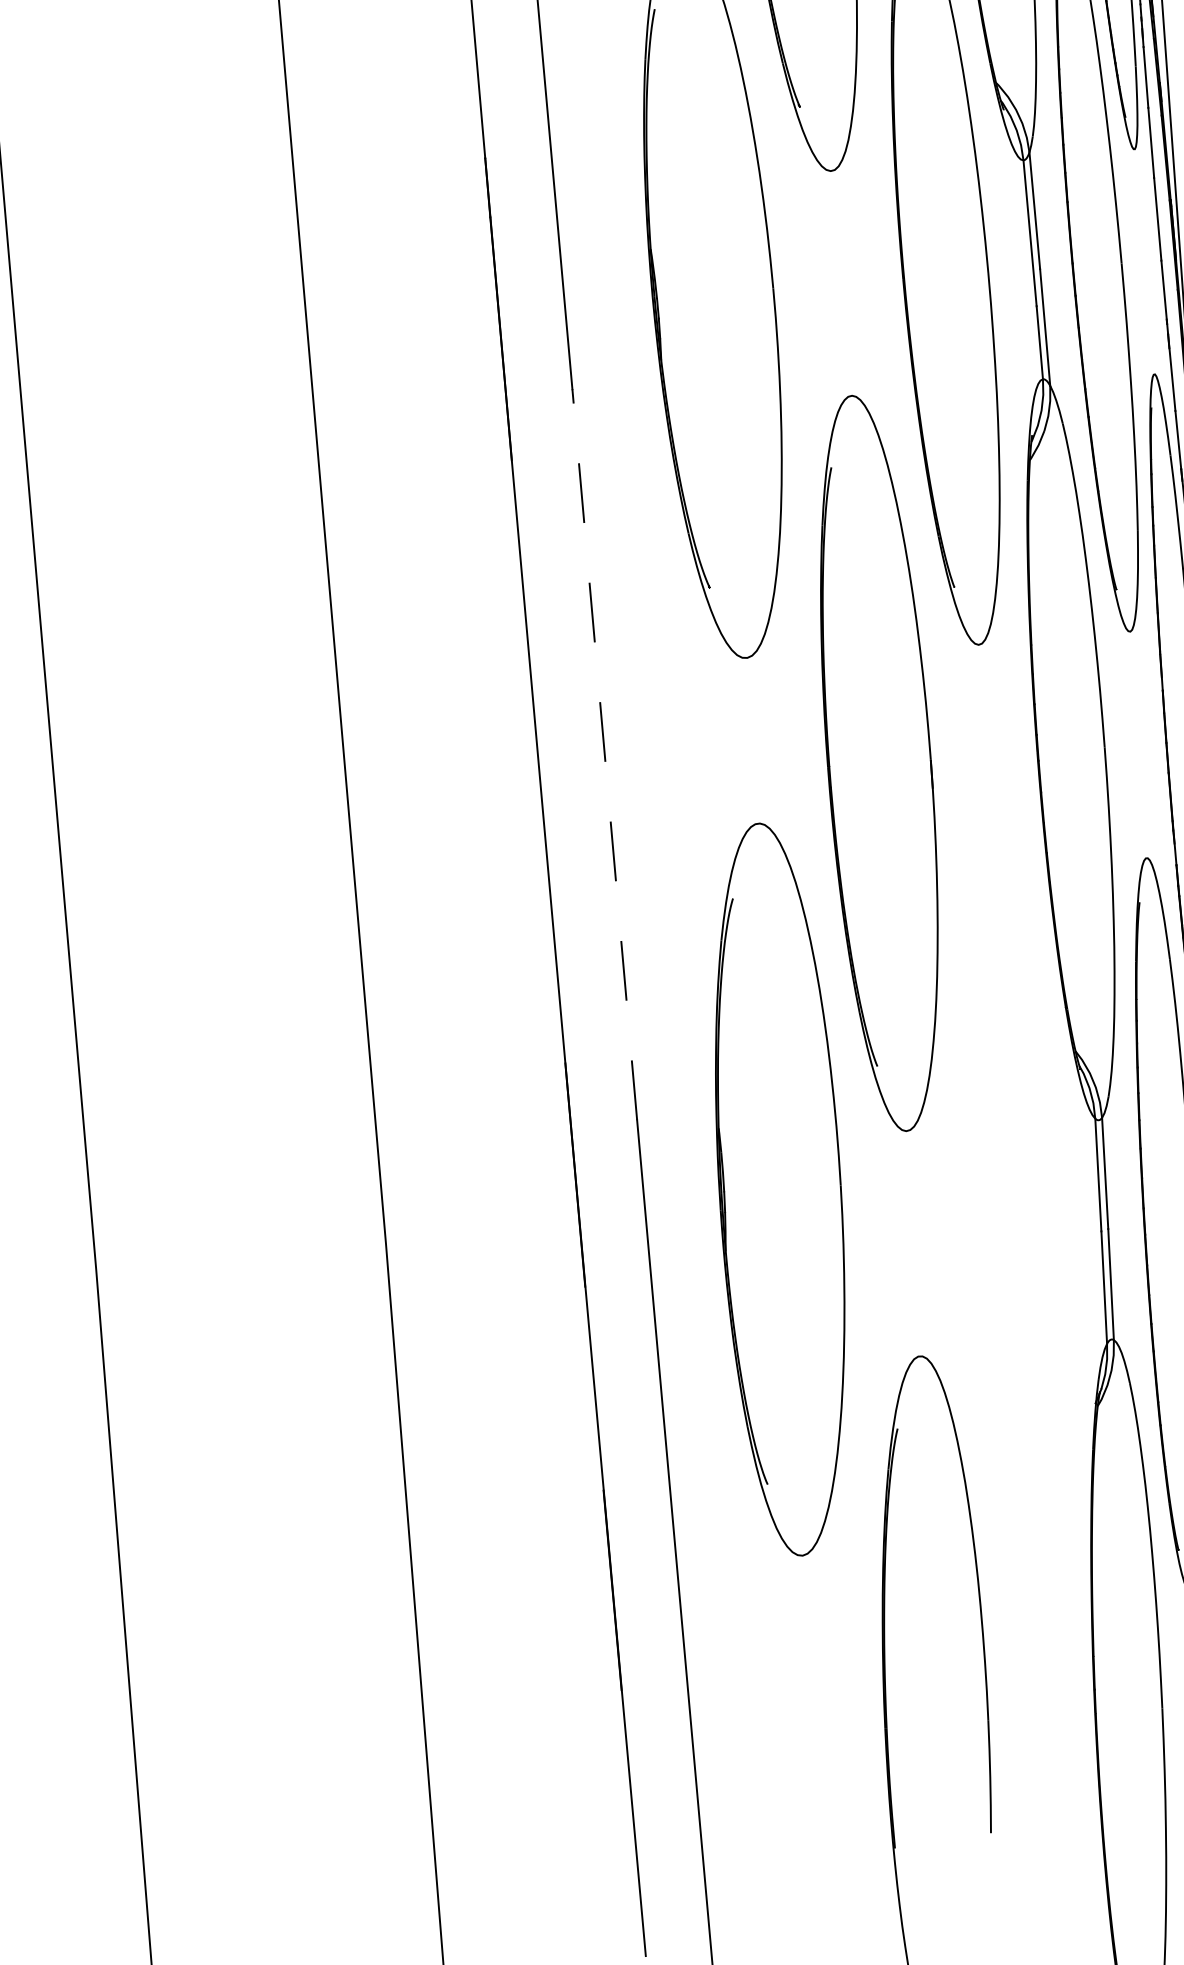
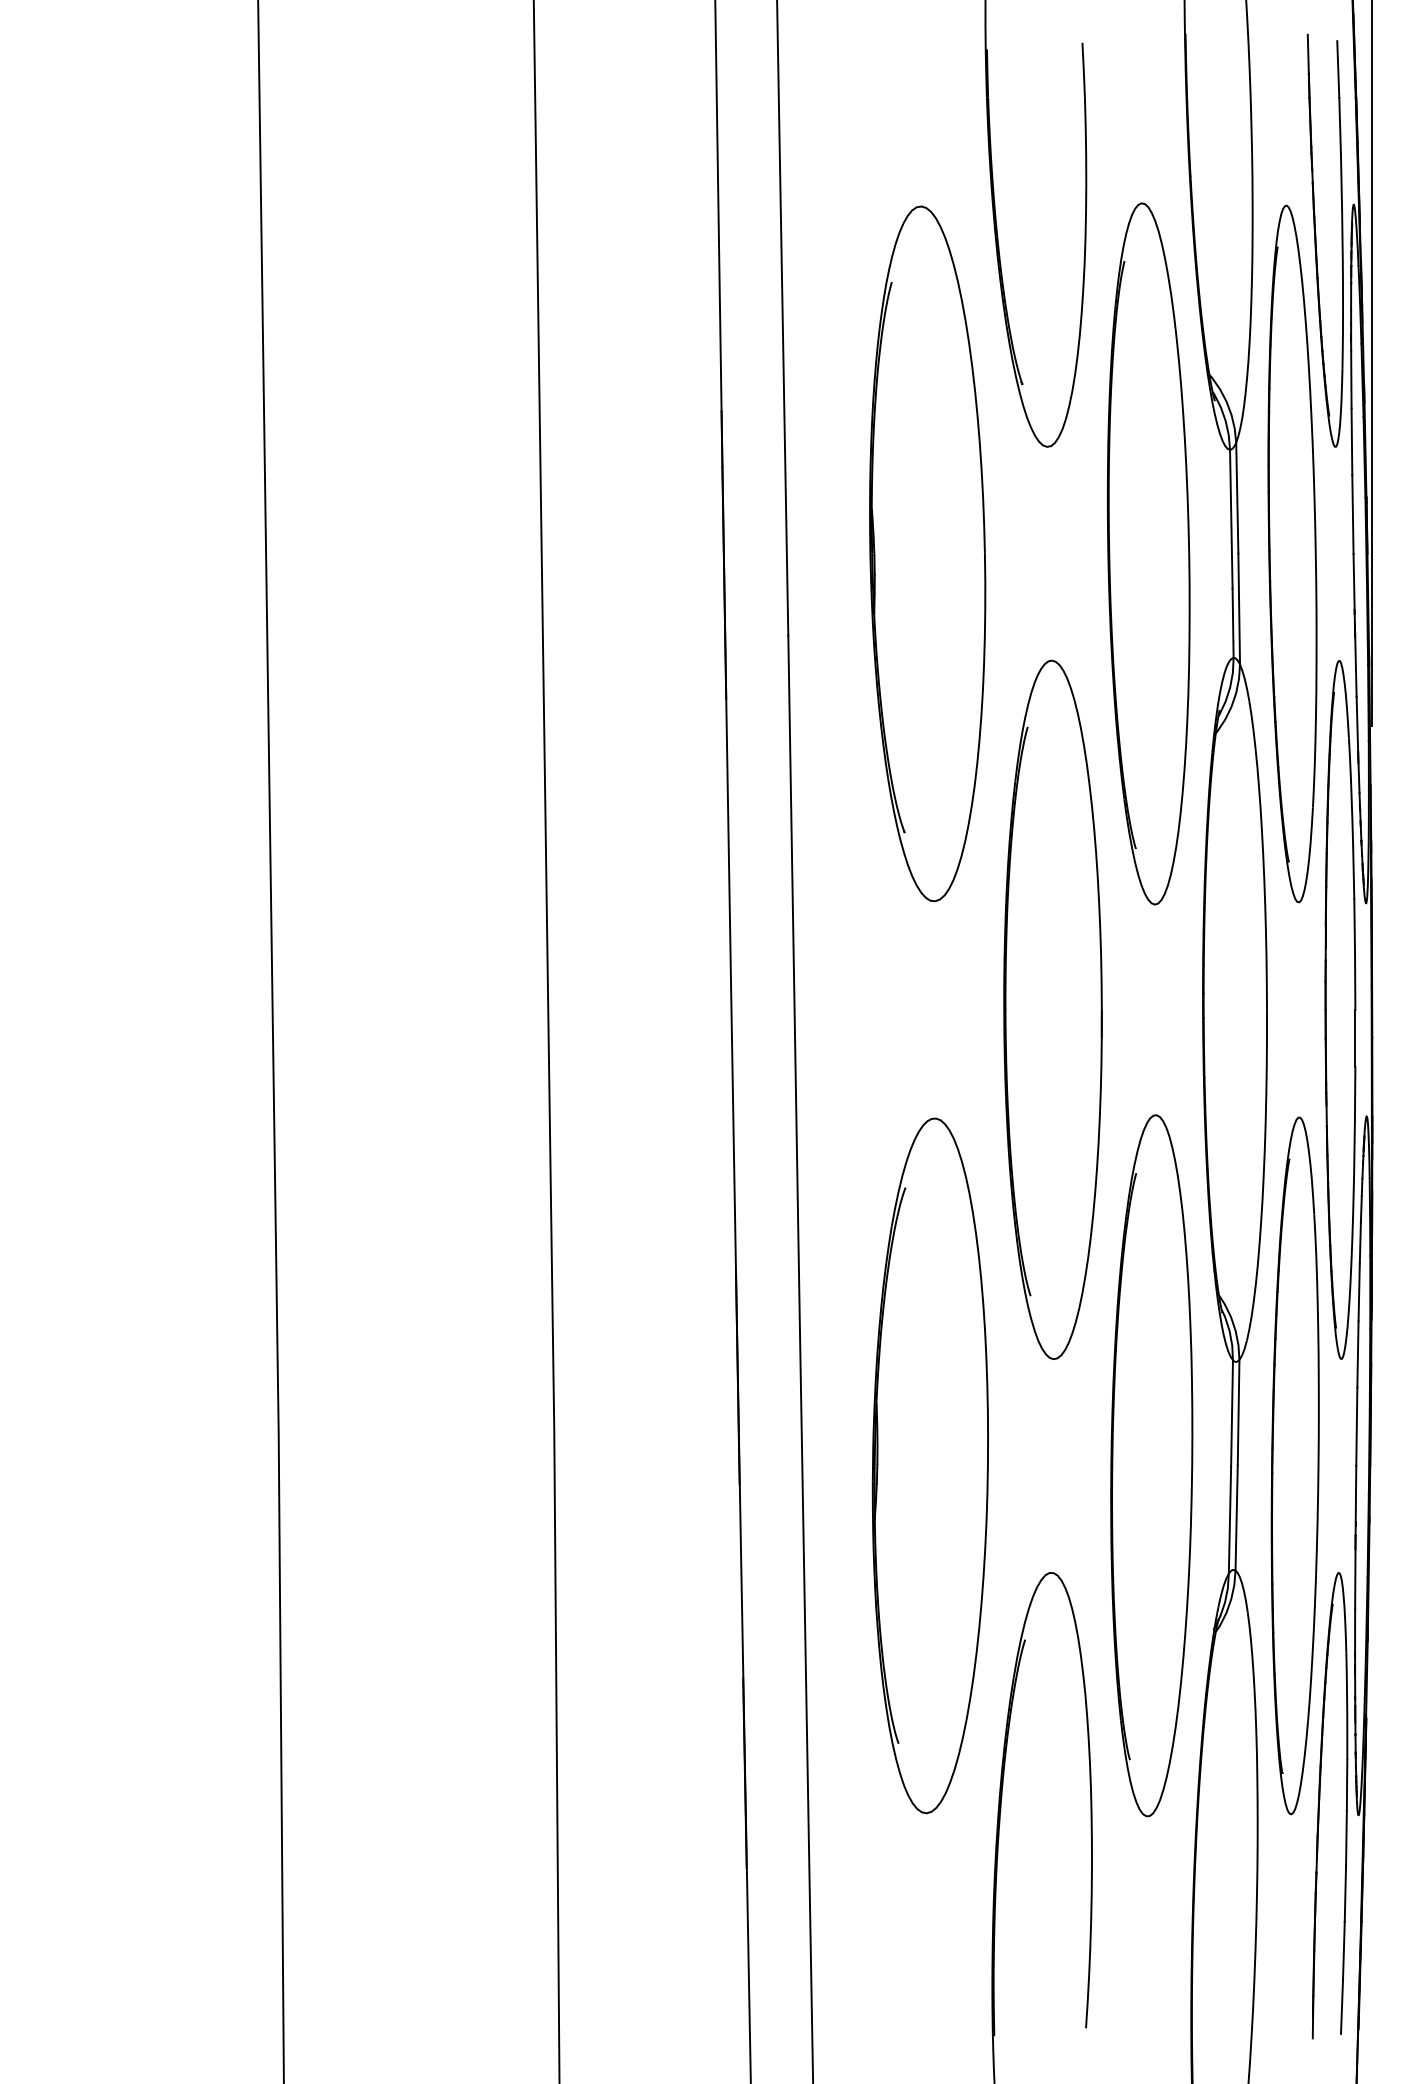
line: (605, 755) -> (794, 983), dashed -> solid
part: (779, 1189) -> (929, 1465), moved
part: (1017, 1235) -> (1151, 1465), added

